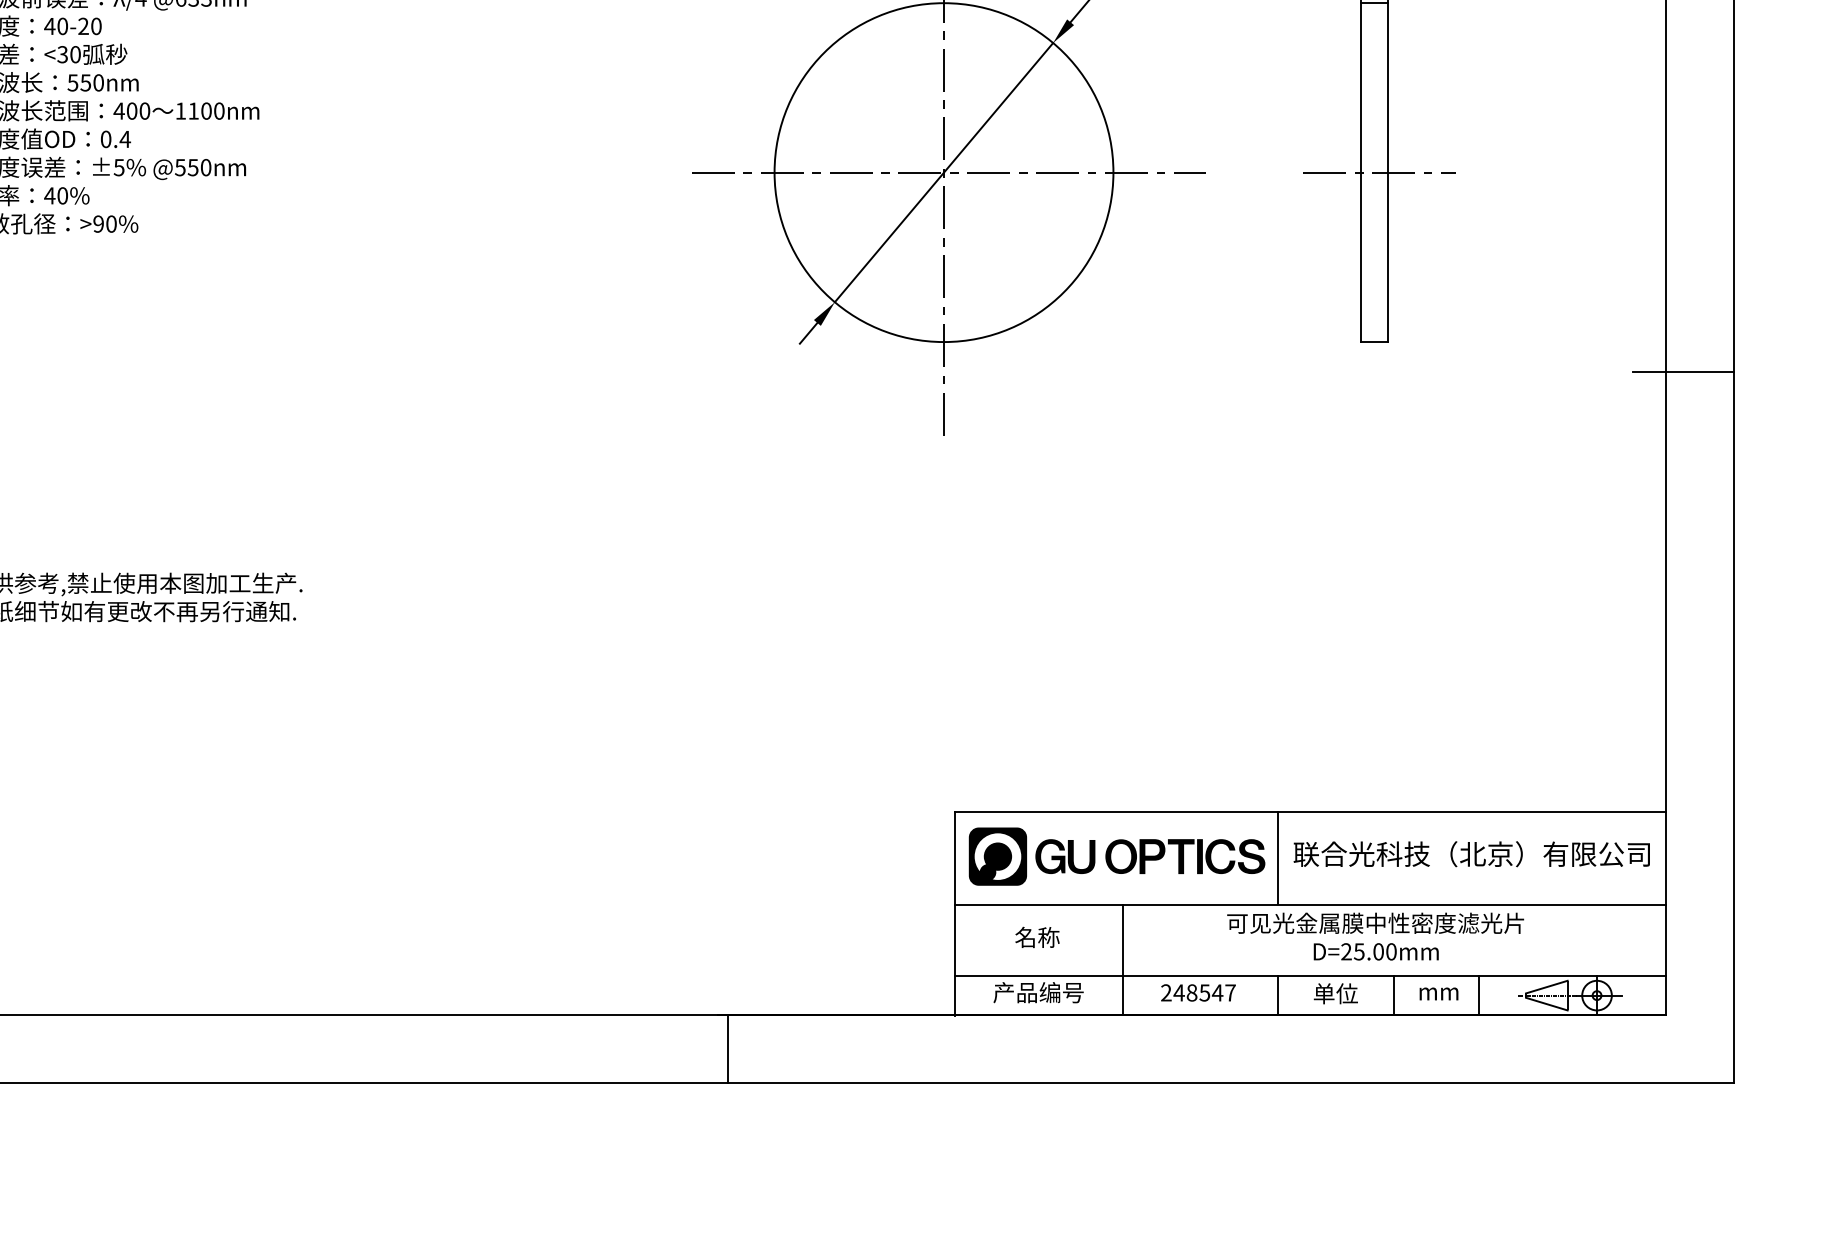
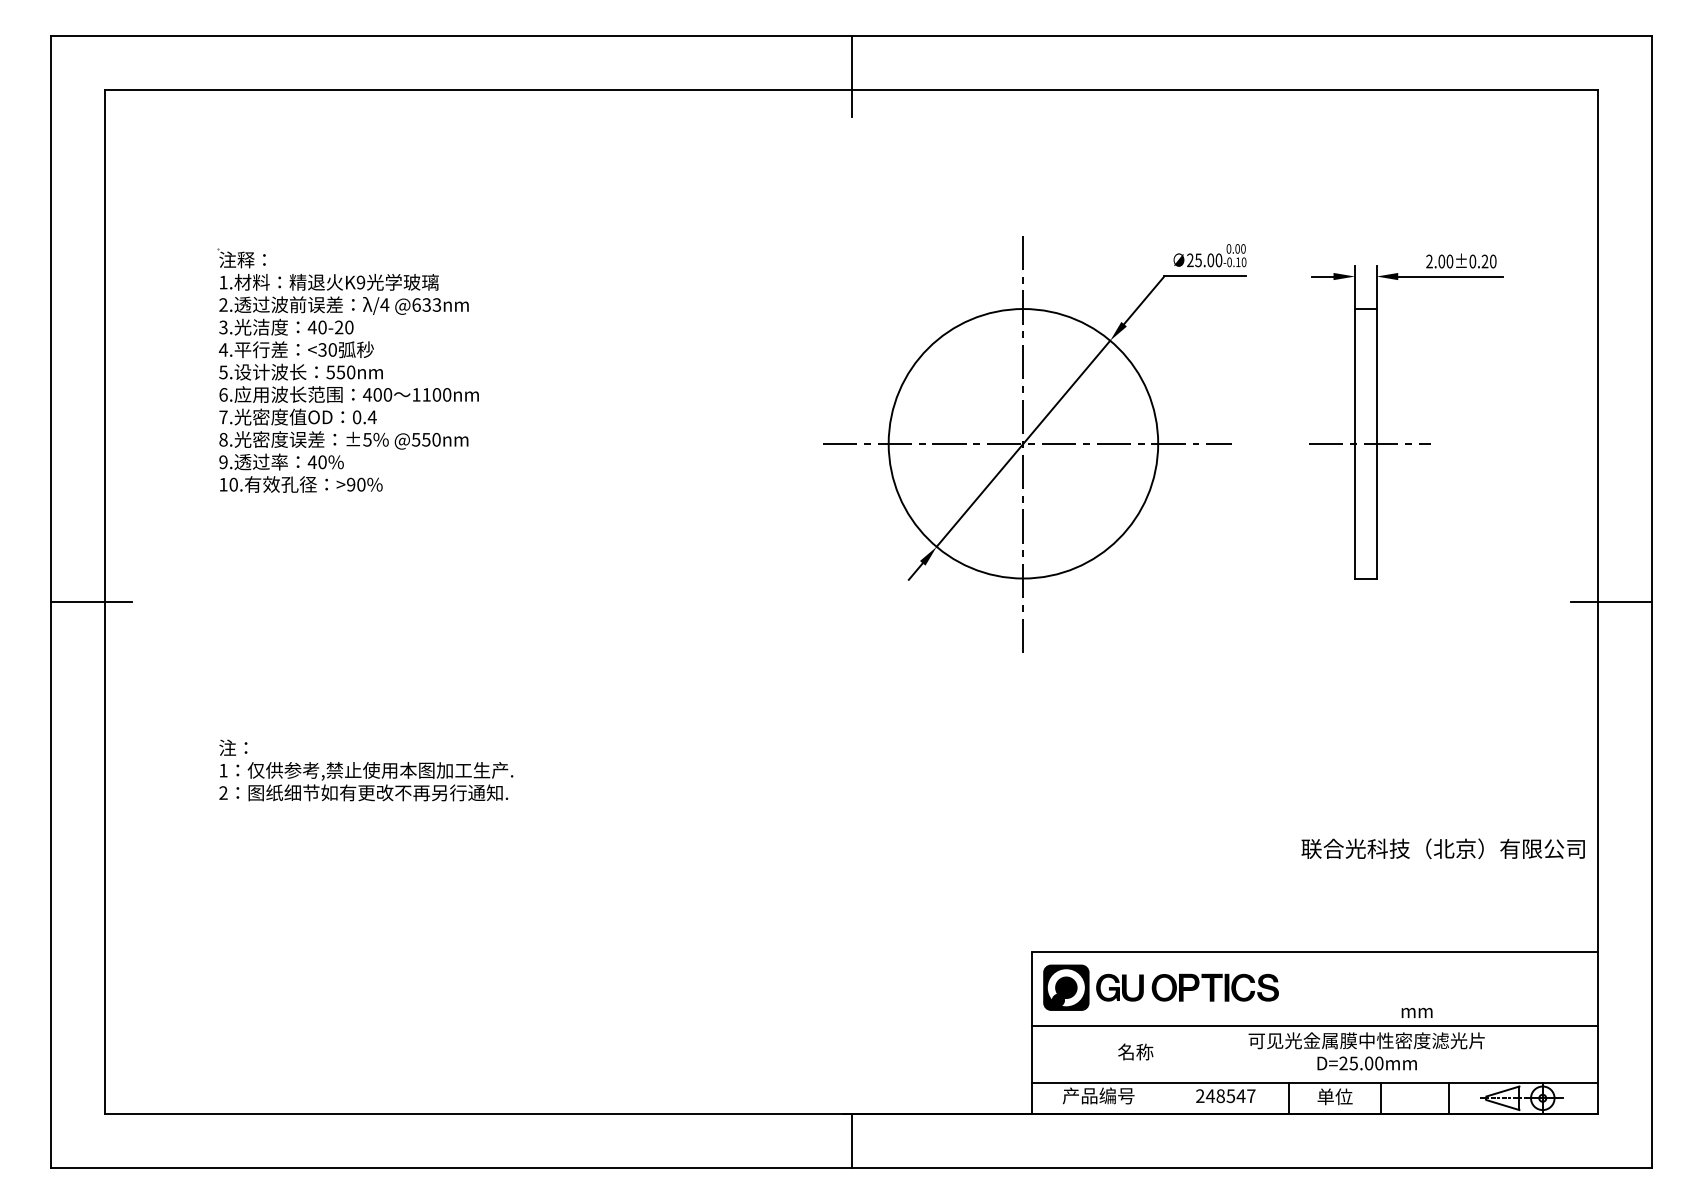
text: (1470, 853) -> (1442, 848), moved
line: (1277, 857) -> (1288, 988), removed
text: (1037, 936) -> (1135, 1051), moved
line: (1122, 960) -> (1165, 1070), removed
text: (1438, 993) -> (1416, 1012), moved

